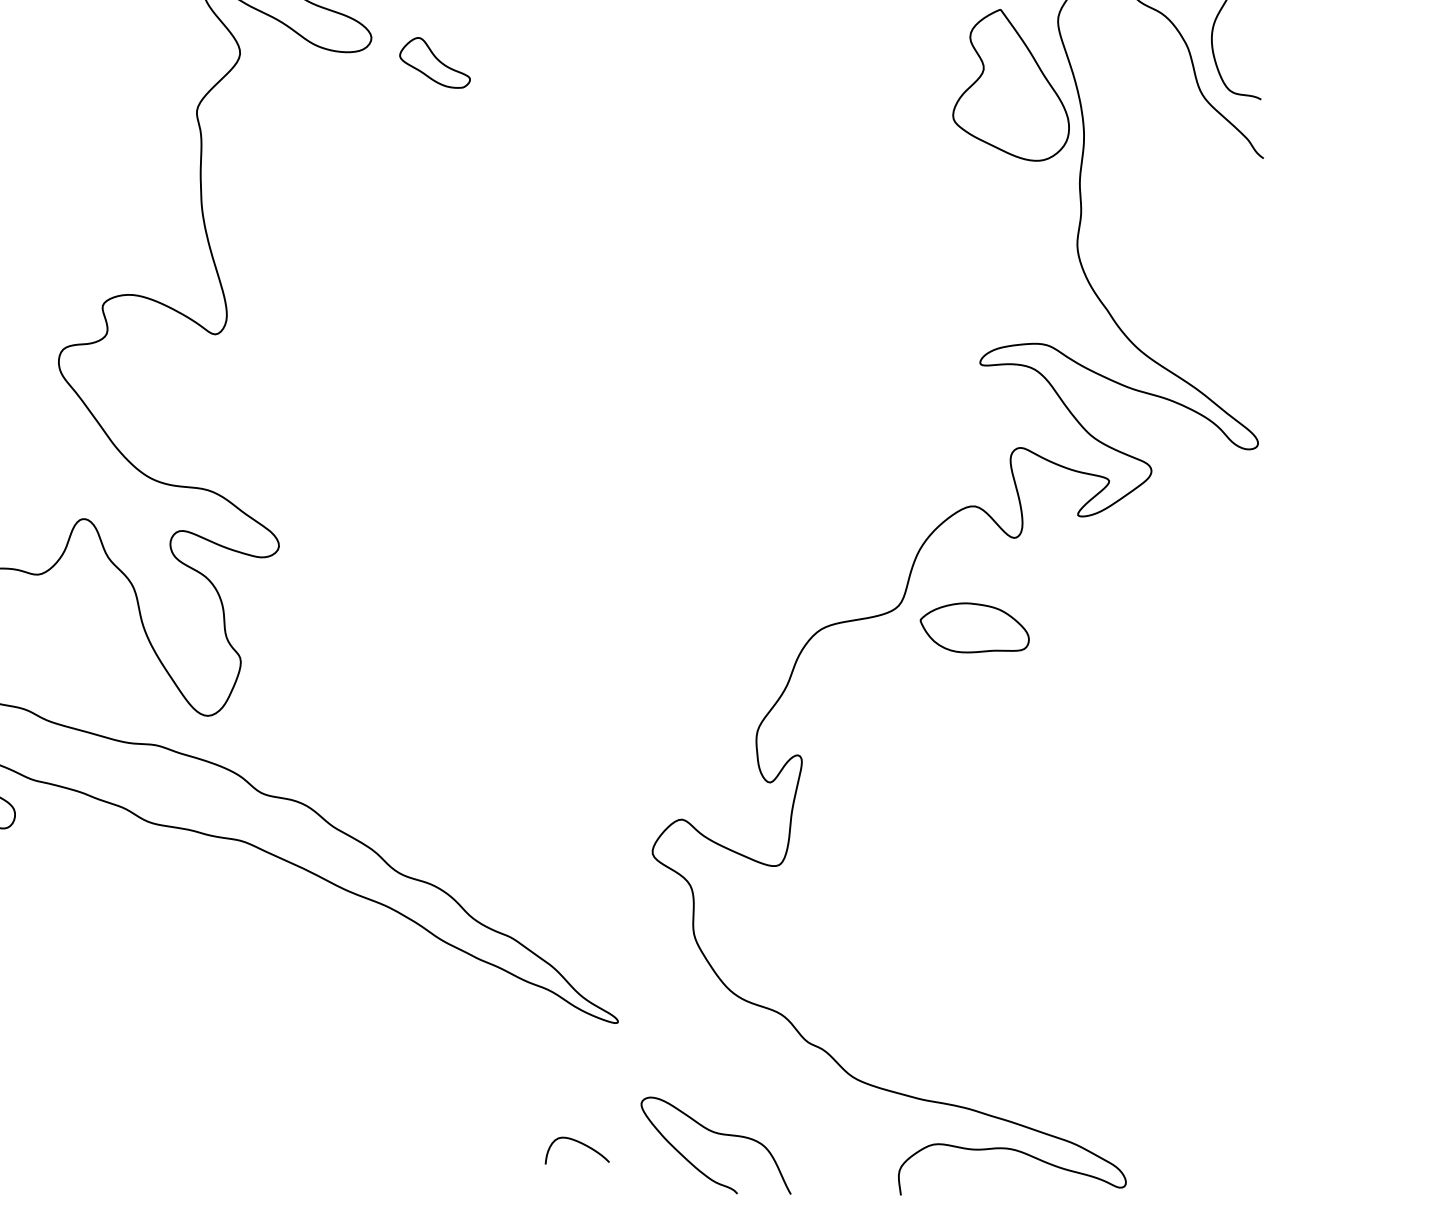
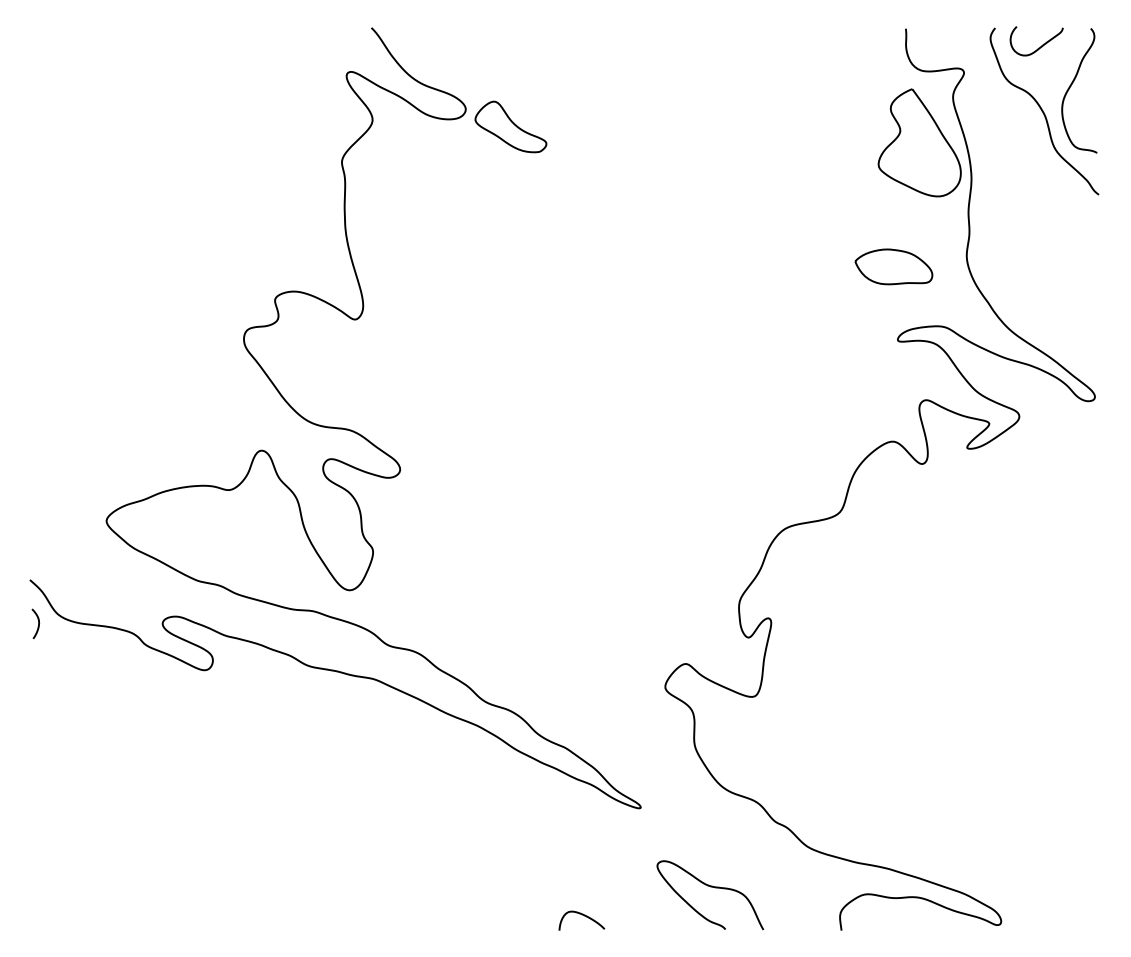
part: (434, 62) -> (510, 126), size x1.43
part: (974, 627) -> (893, 266), moved
curve: (580, 1144) -> (584, 916), moved

